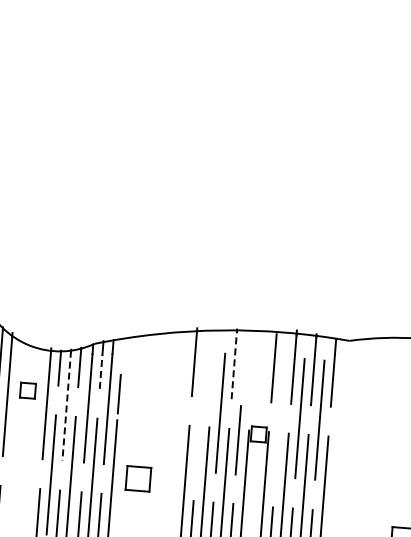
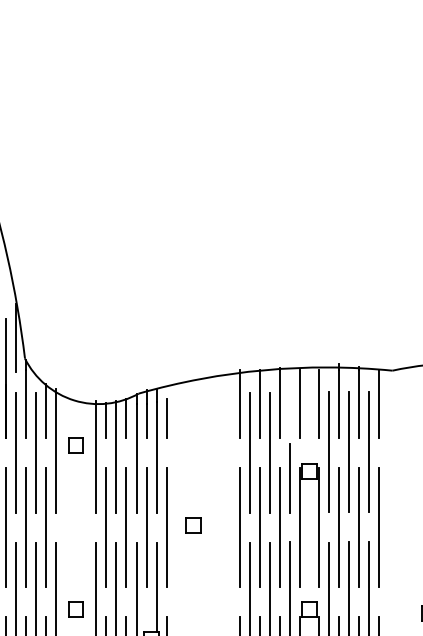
line: (214, 364) -> (259, 404), added
line: (234, 365) -> (279, 404), dashed -> solid
line: (254, 367) -> (299, 404), added
line: (101, 371) -> (147, 420), dashed -> solid
line: (118, 393) -> (166, 418), moved
line: (66, 406) -> (115, 458), dashed -> solid
line: (200, 411) -> (249, 452), added
line: (280, 416) -> (329, 451), added
part: (138, 479) -> (193, 525), size x0.62

